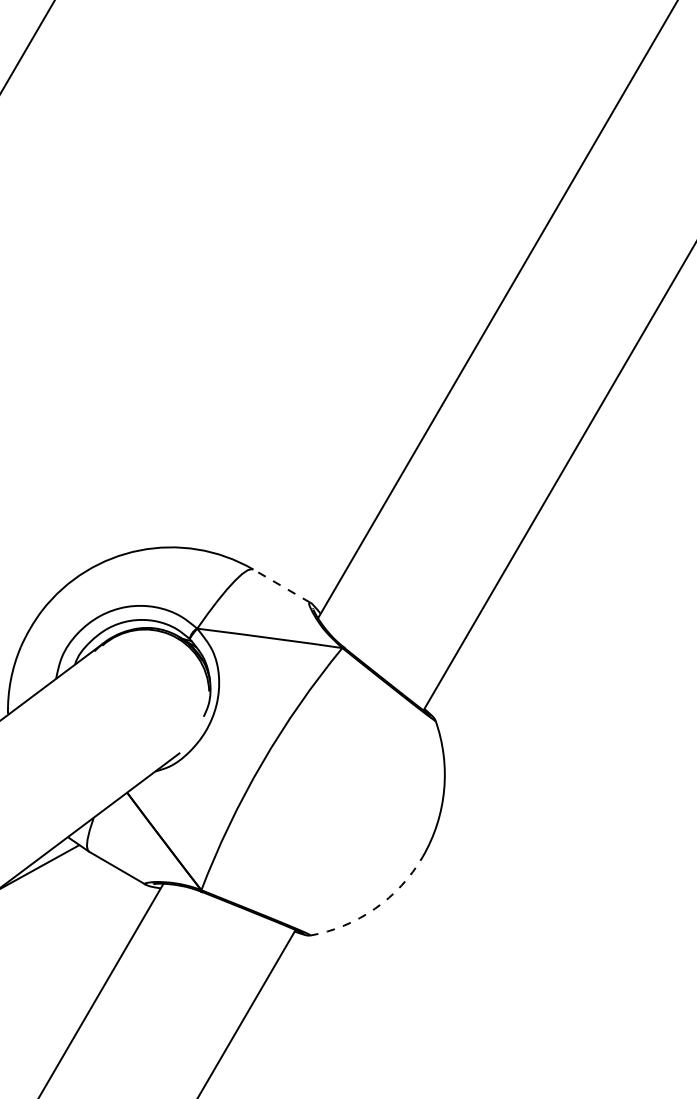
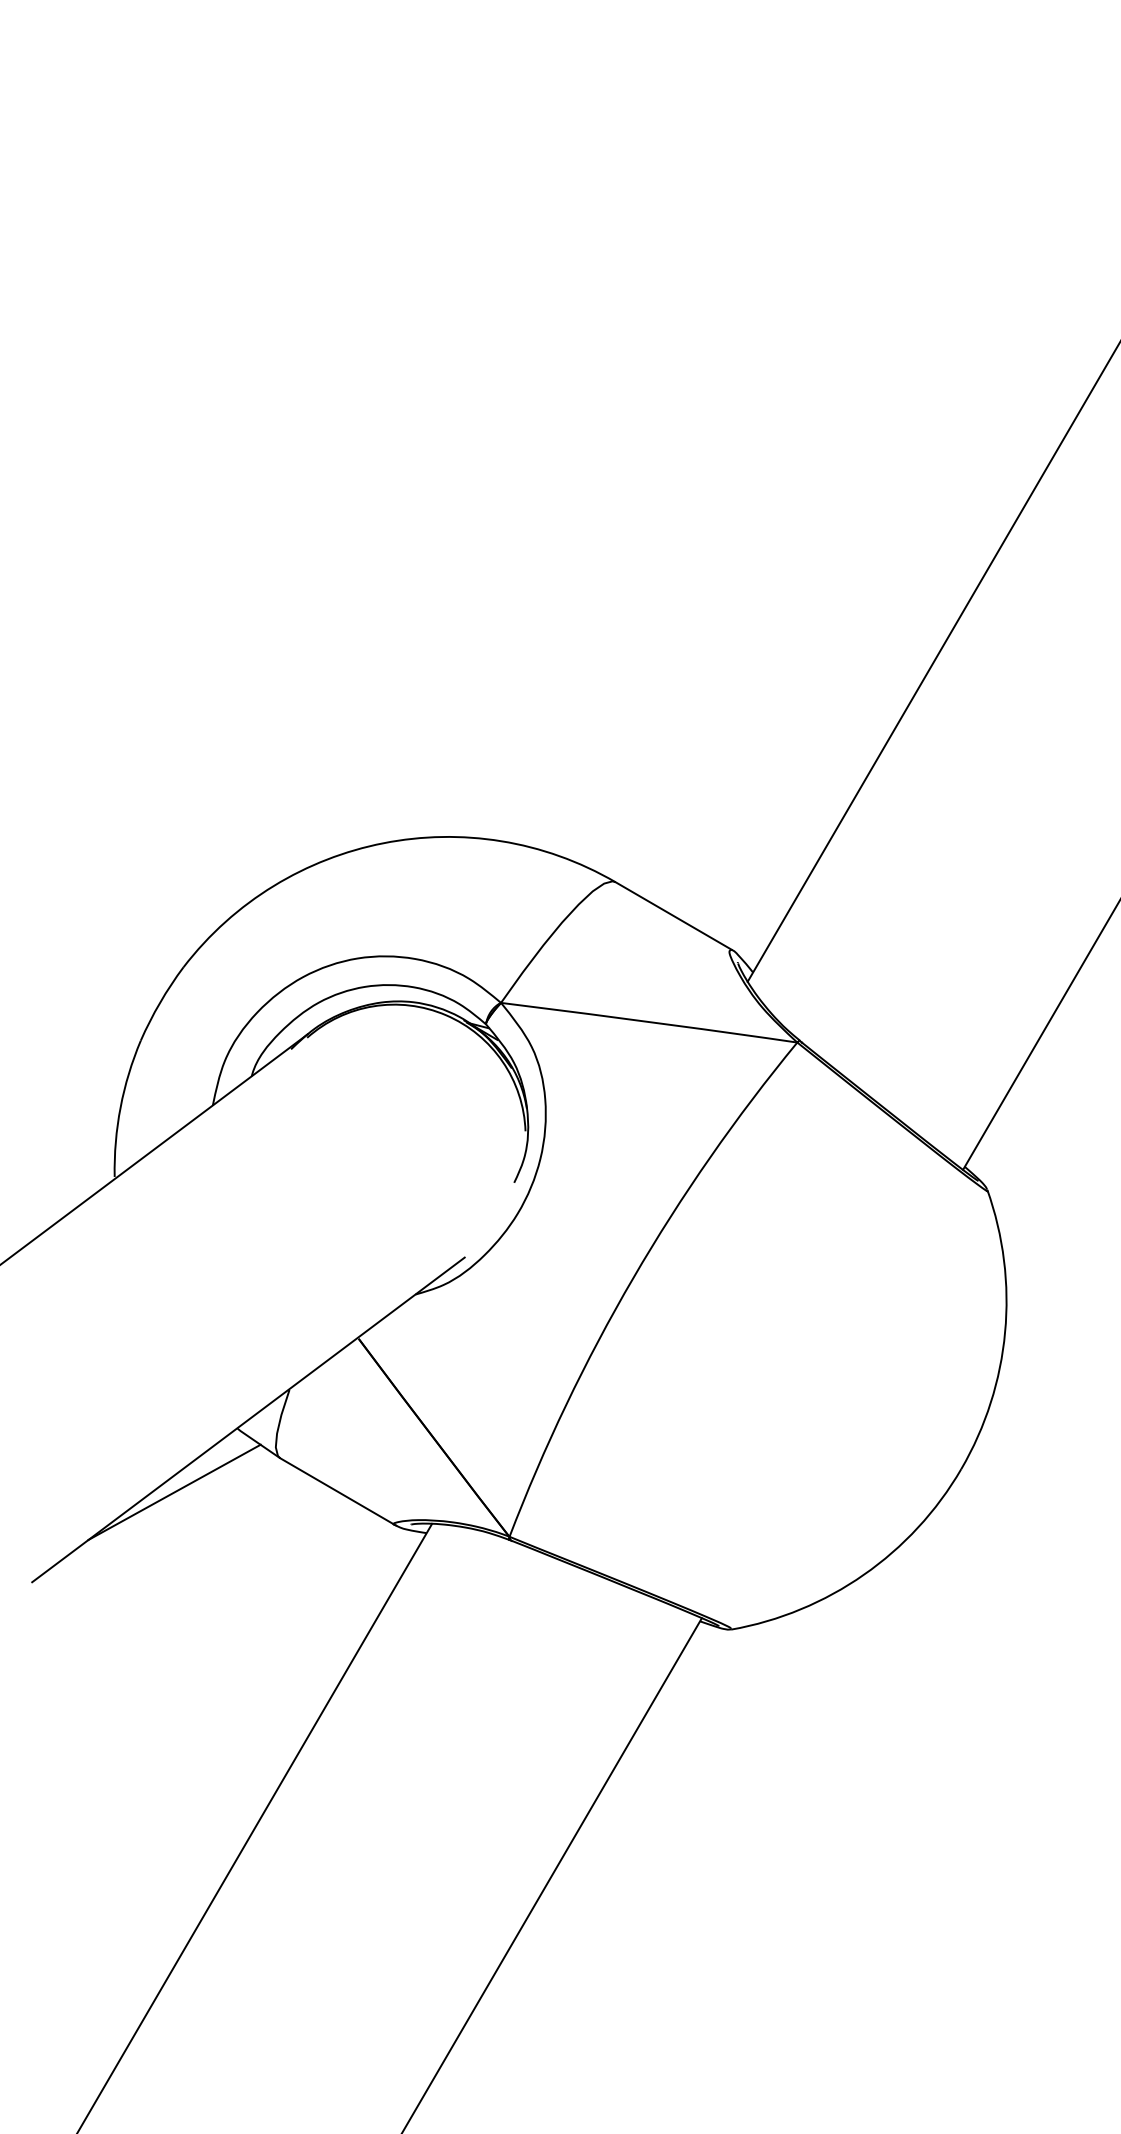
line: (281, 586) -> (673, 916), dashed -> solid
arc: (374, 908) -> (862, 1574), dashed -> solid

